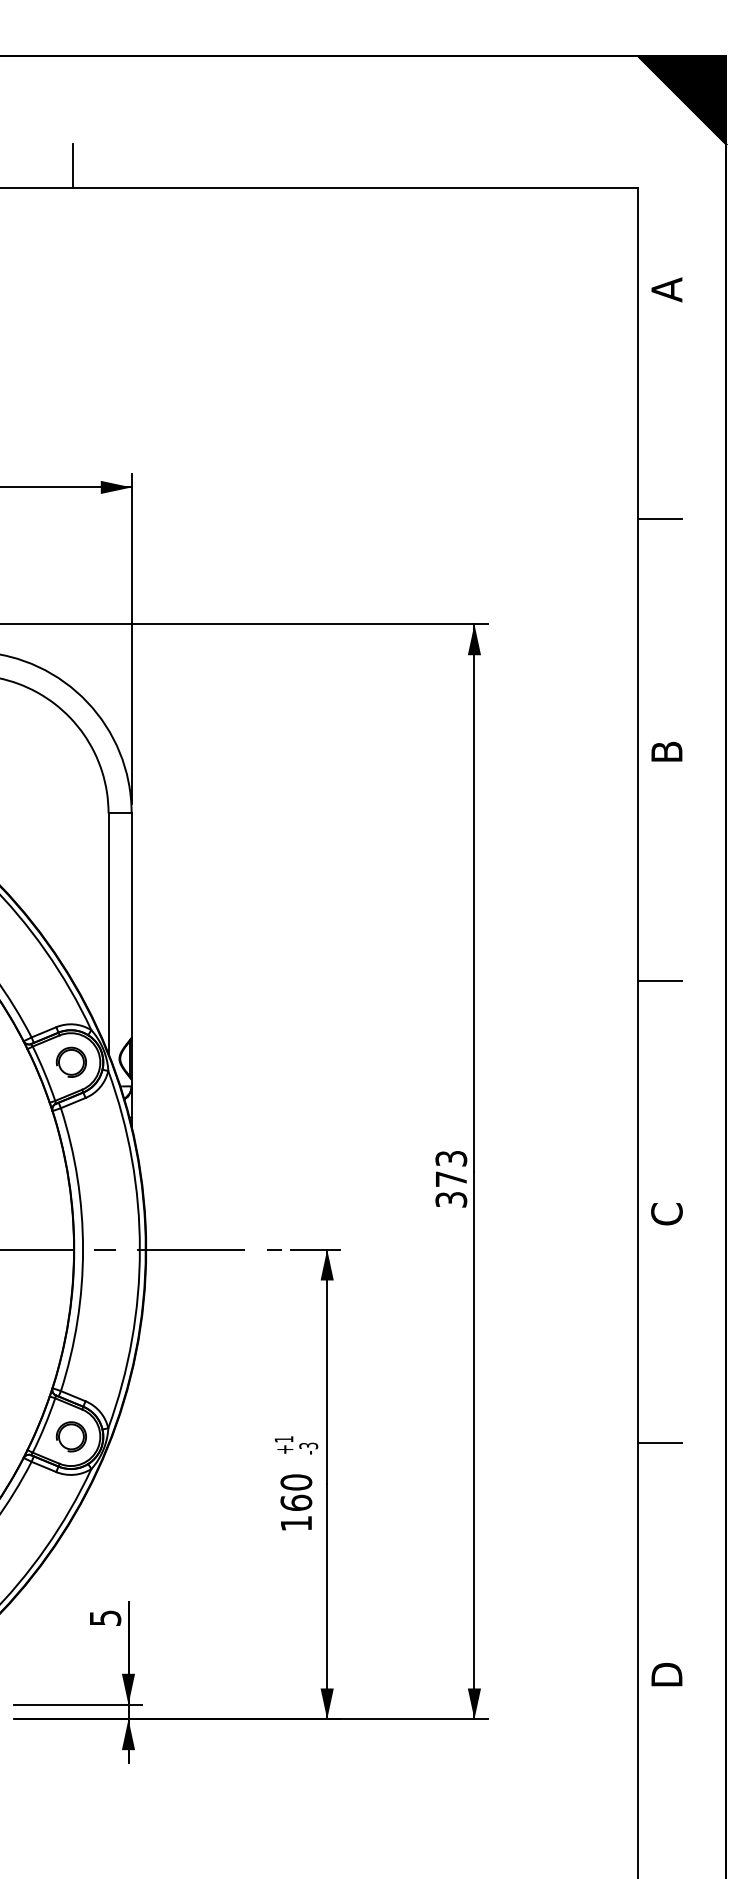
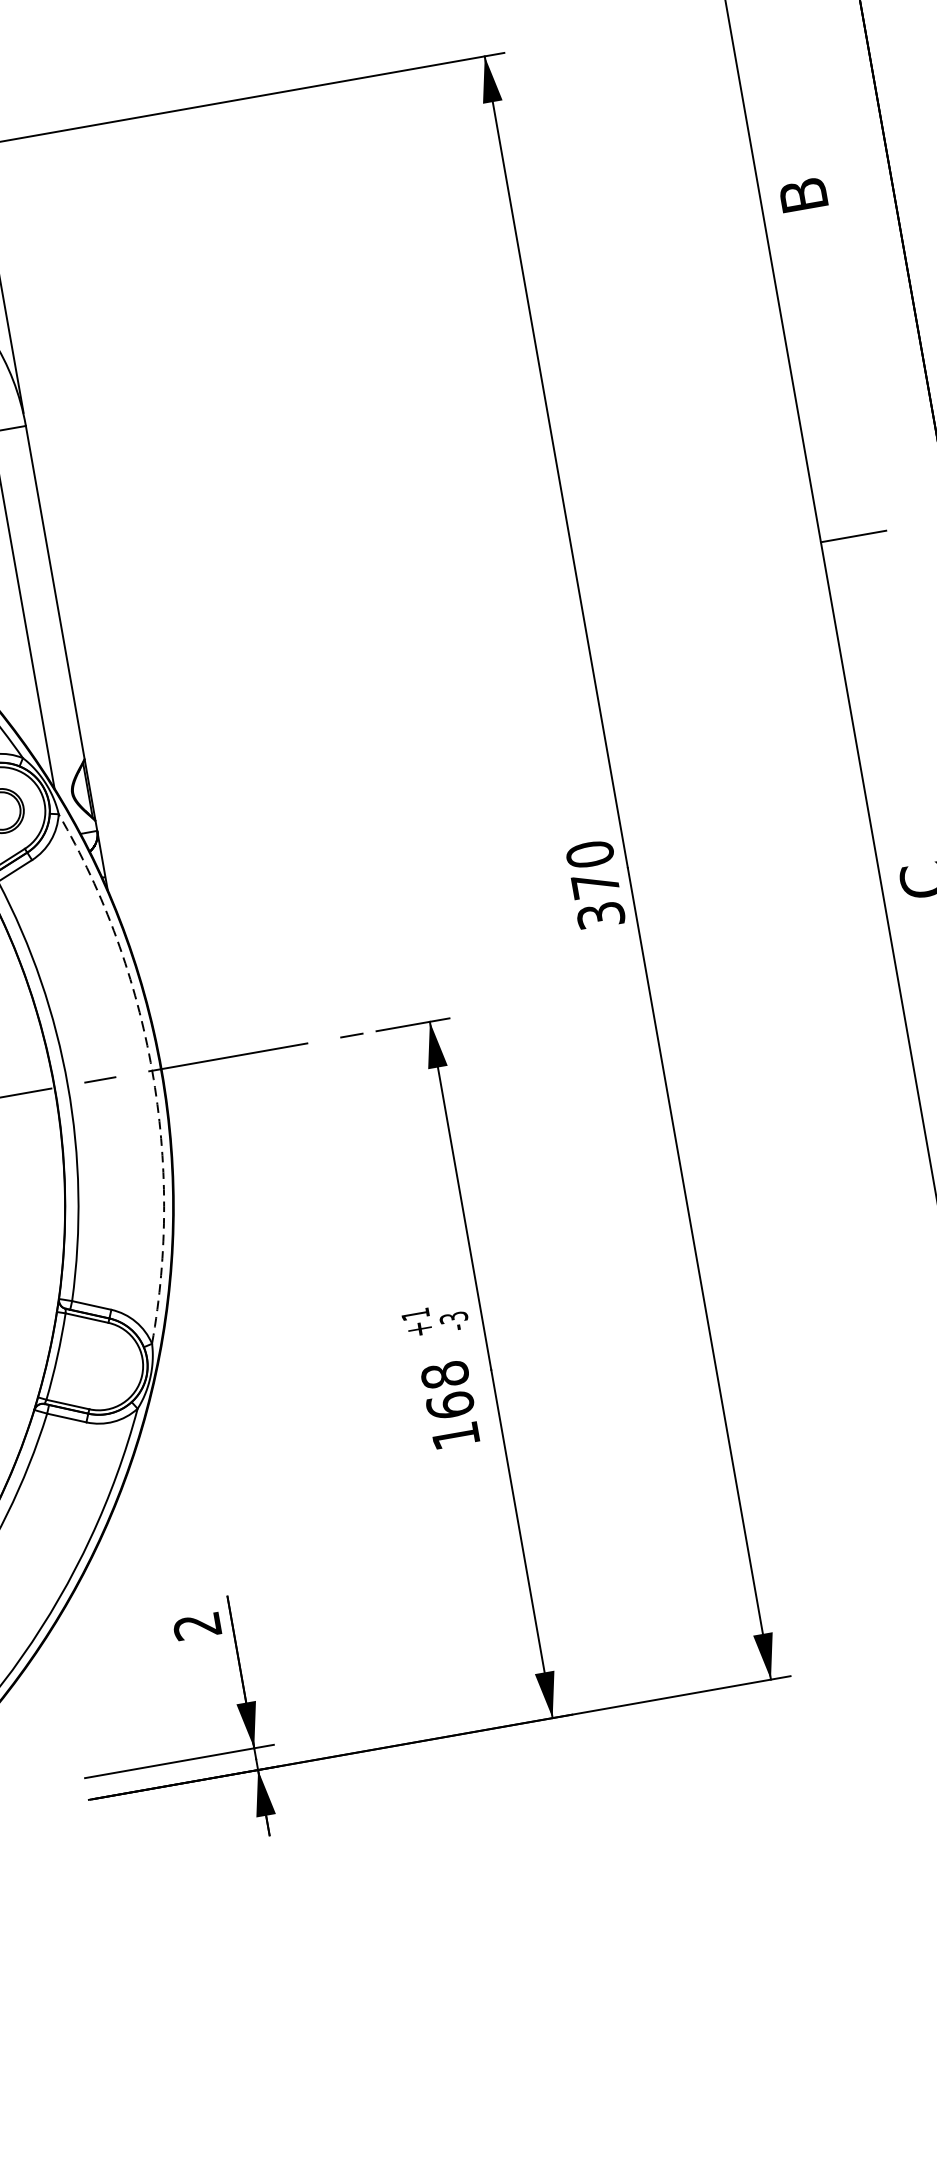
text: (451, 1158) -> (590, 854), 373 -> 370
arc: (139, 1249) -> (151, 1070), solid -> dashed
part: (70, 1436) -> (98, 1365), removed
text: (296, 1482) -> (445, 1375), 160 -> 168
text: (105, 1618) -> (197, 1626), 5 -> 2

